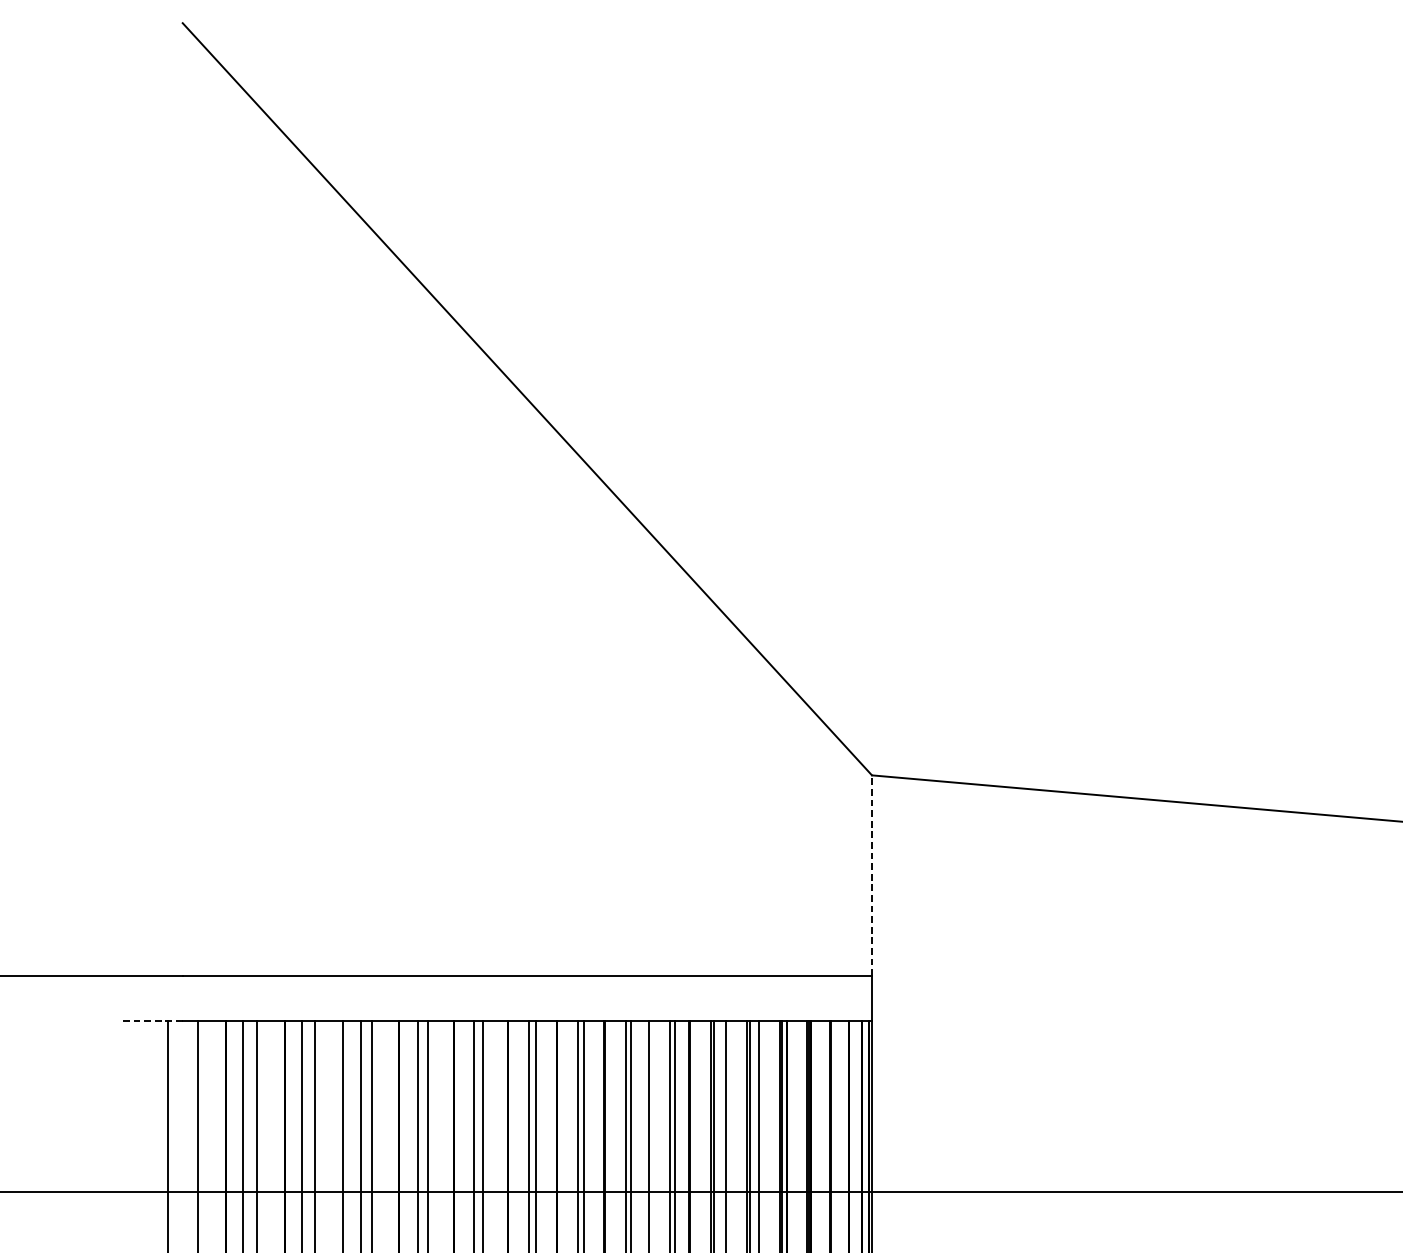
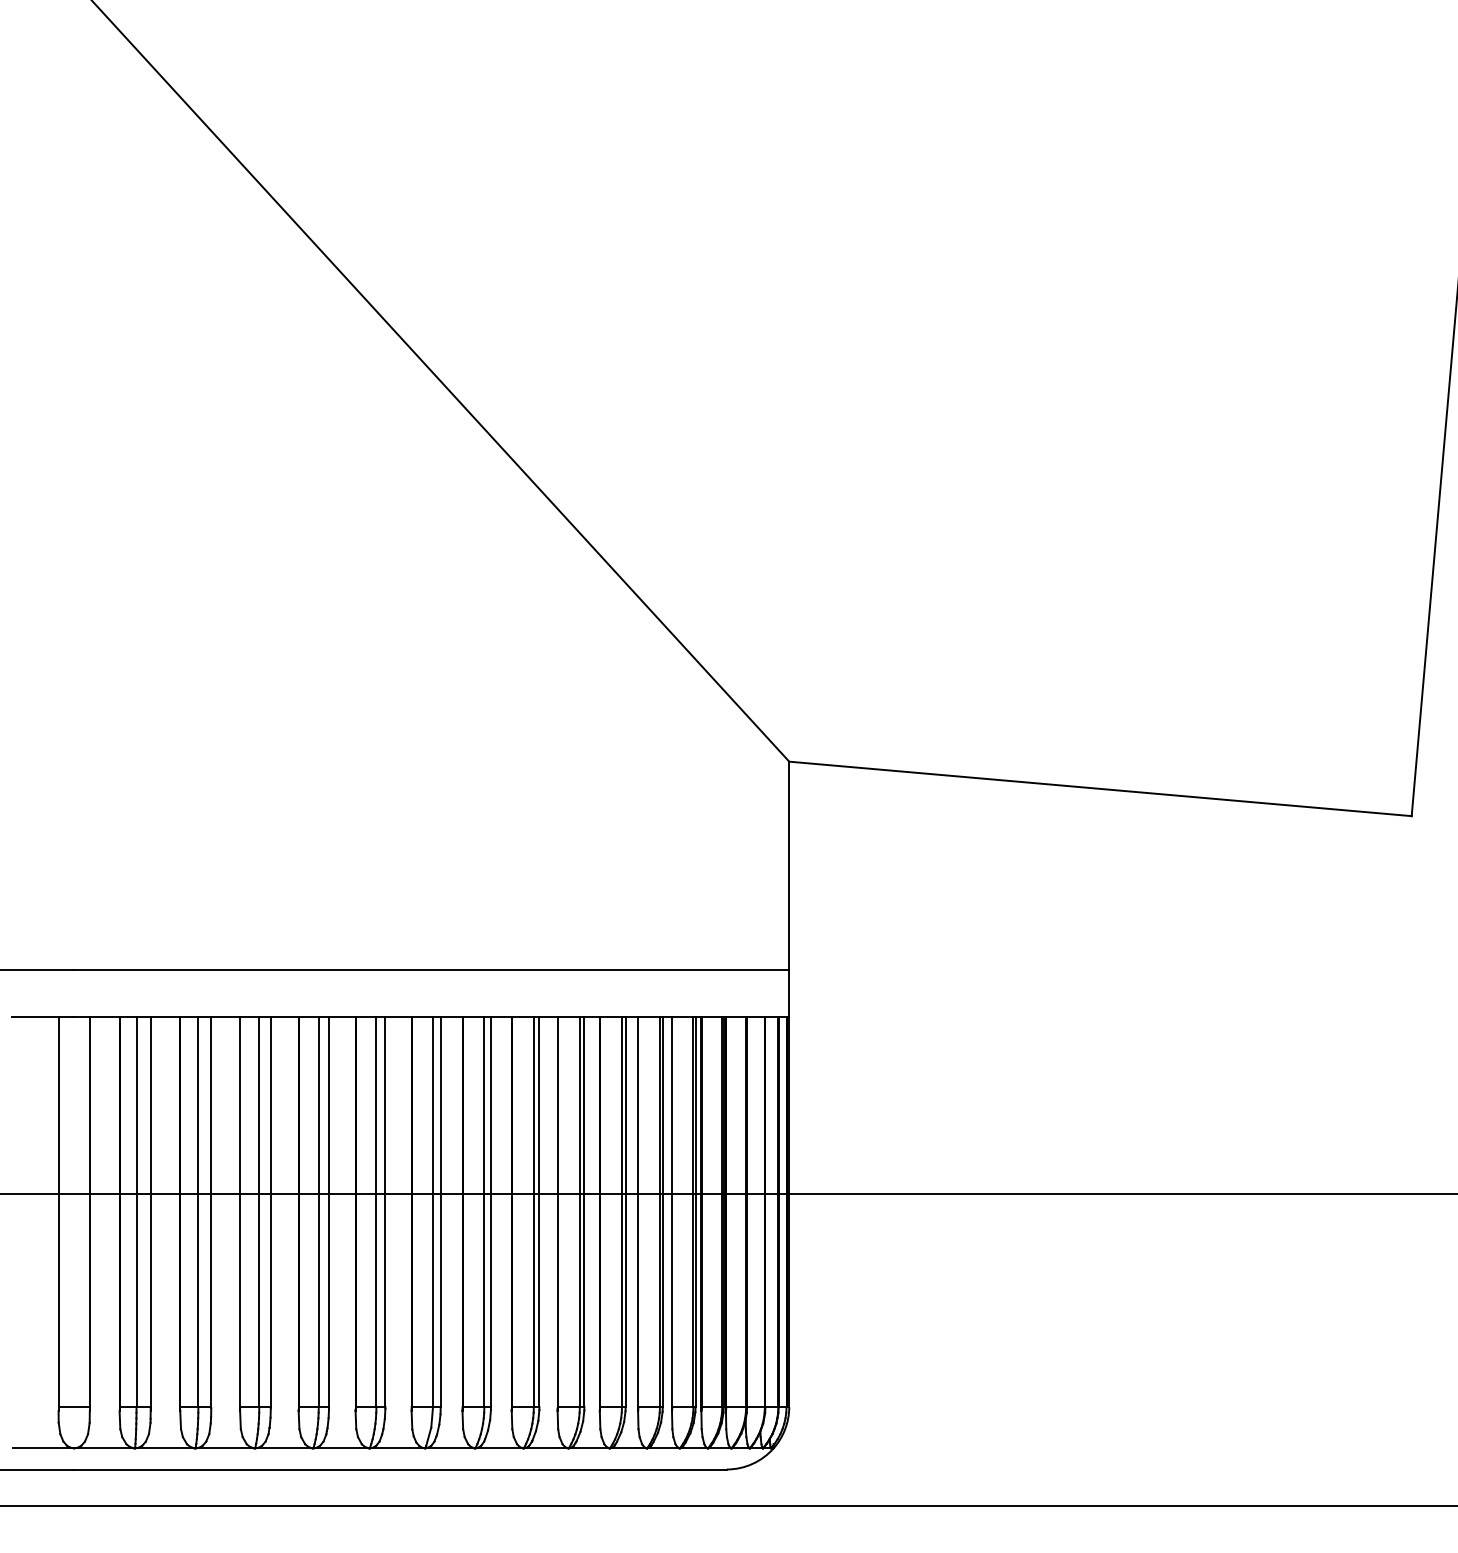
line: (872, 875) -> (789, 865), dashed -> solid
line: (152, 1020) -> (42, 1016), dashed -> solid

